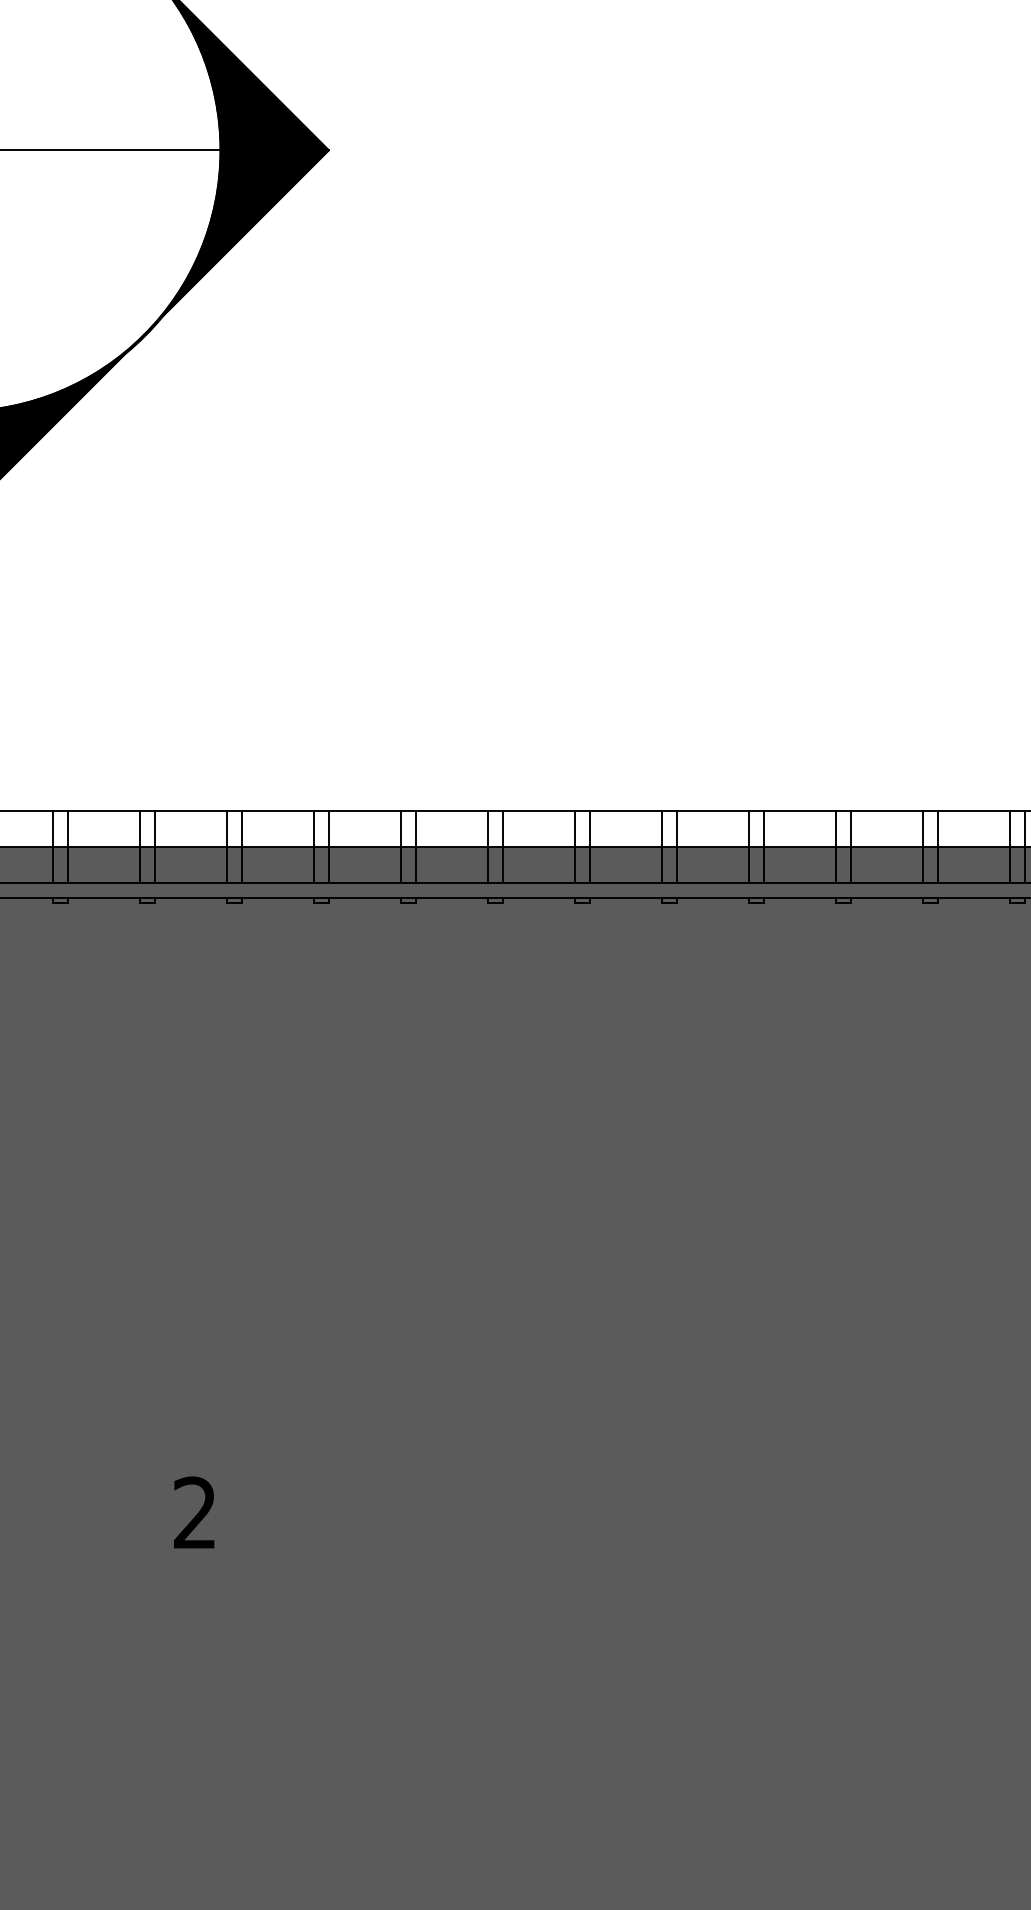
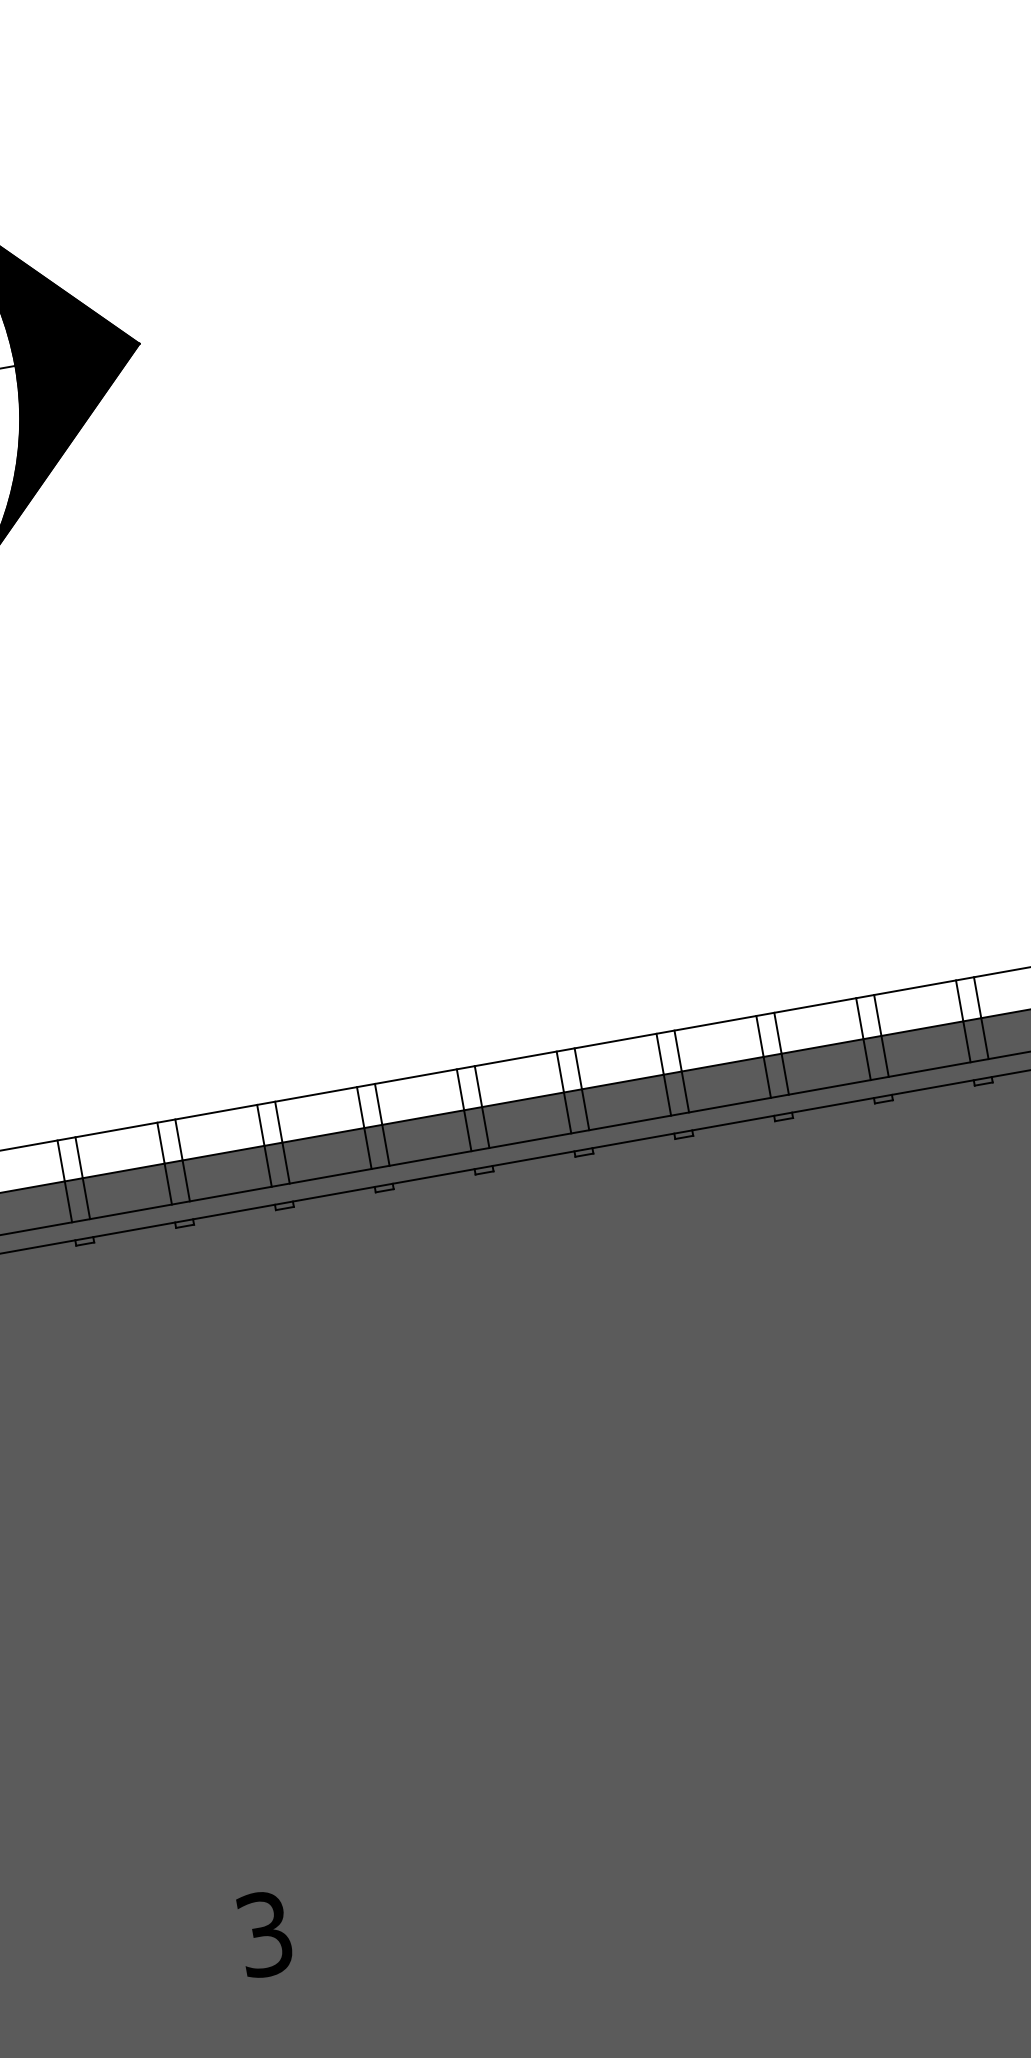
text: (194, 1513) -> (264, 1934), 2 -> 3

